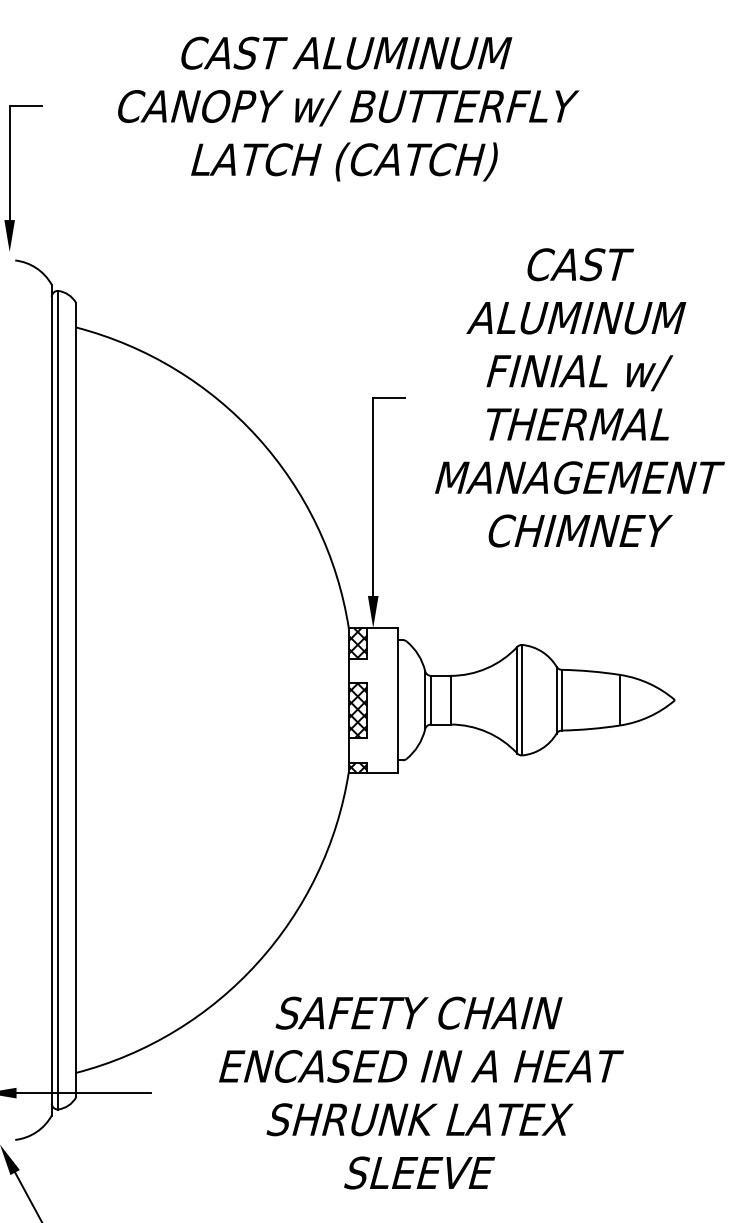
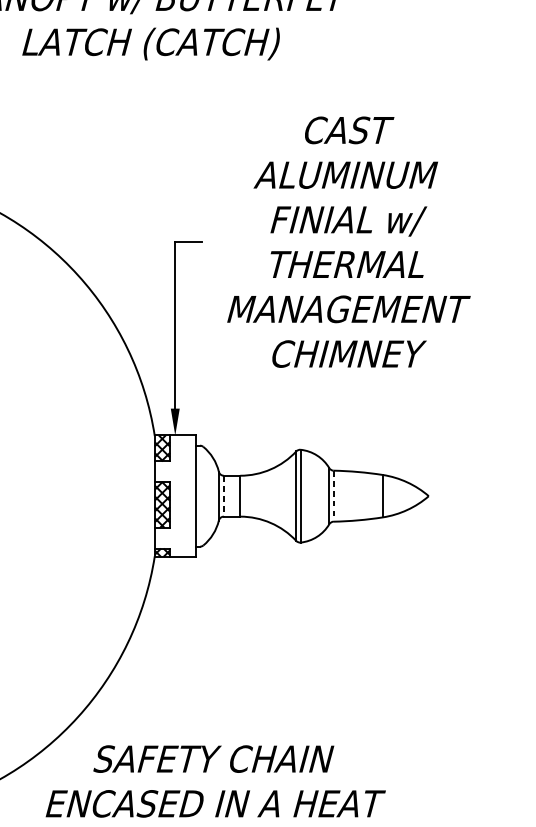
line: (431, 700) -> (224, 496), solid -> dashed
line: (561, 700) -> (333, 496), solid -> dashed

